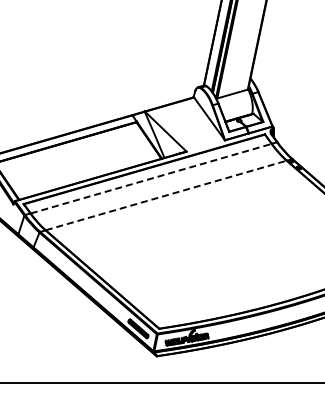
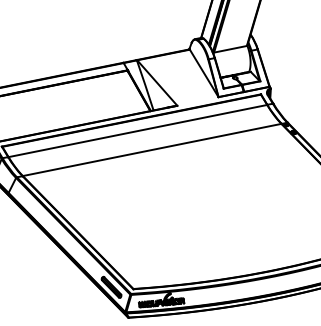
line: (151, 178) -> (138, 130), dashed -> solid
line: (166, 195) -> (152, 149), dashed -> solid

